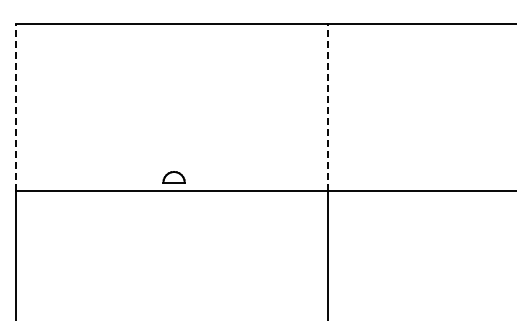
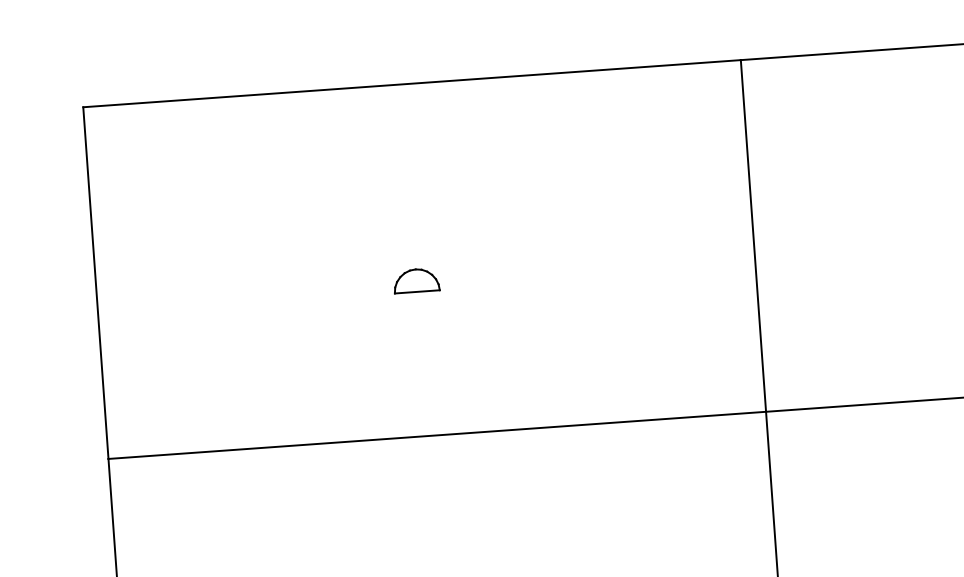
line: (15, 107) -> (95, 282), dashed -> solid
line: (327, 107) -> (752, 235), dashed -> solid
part: (173, 177) -> (415, 281), moved

